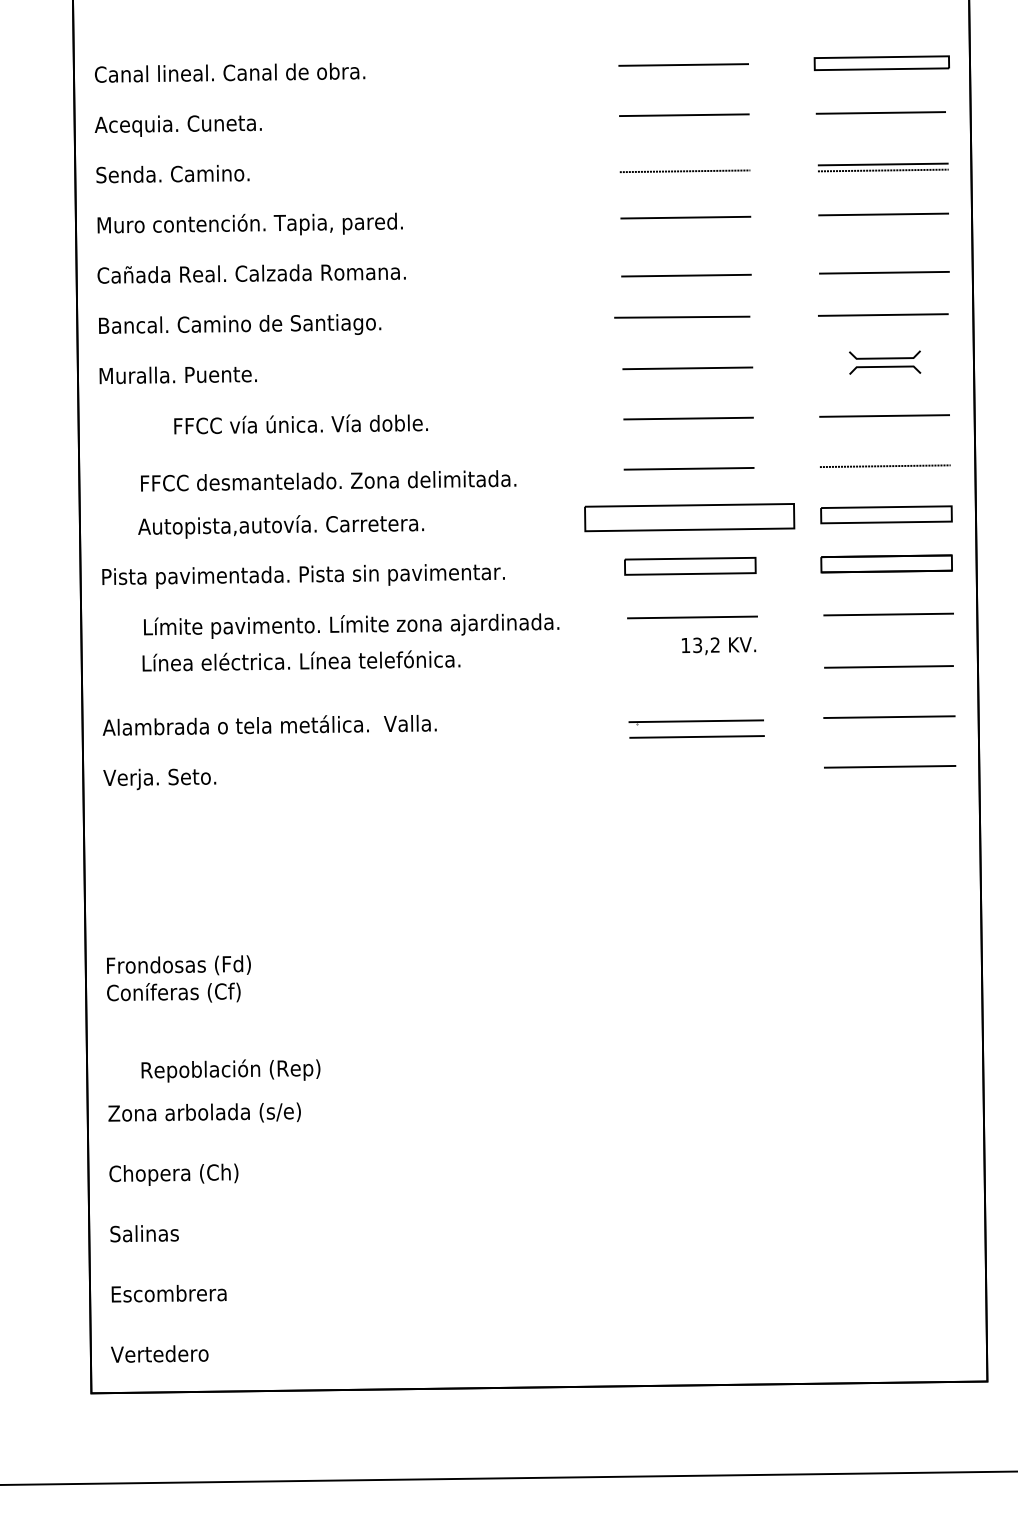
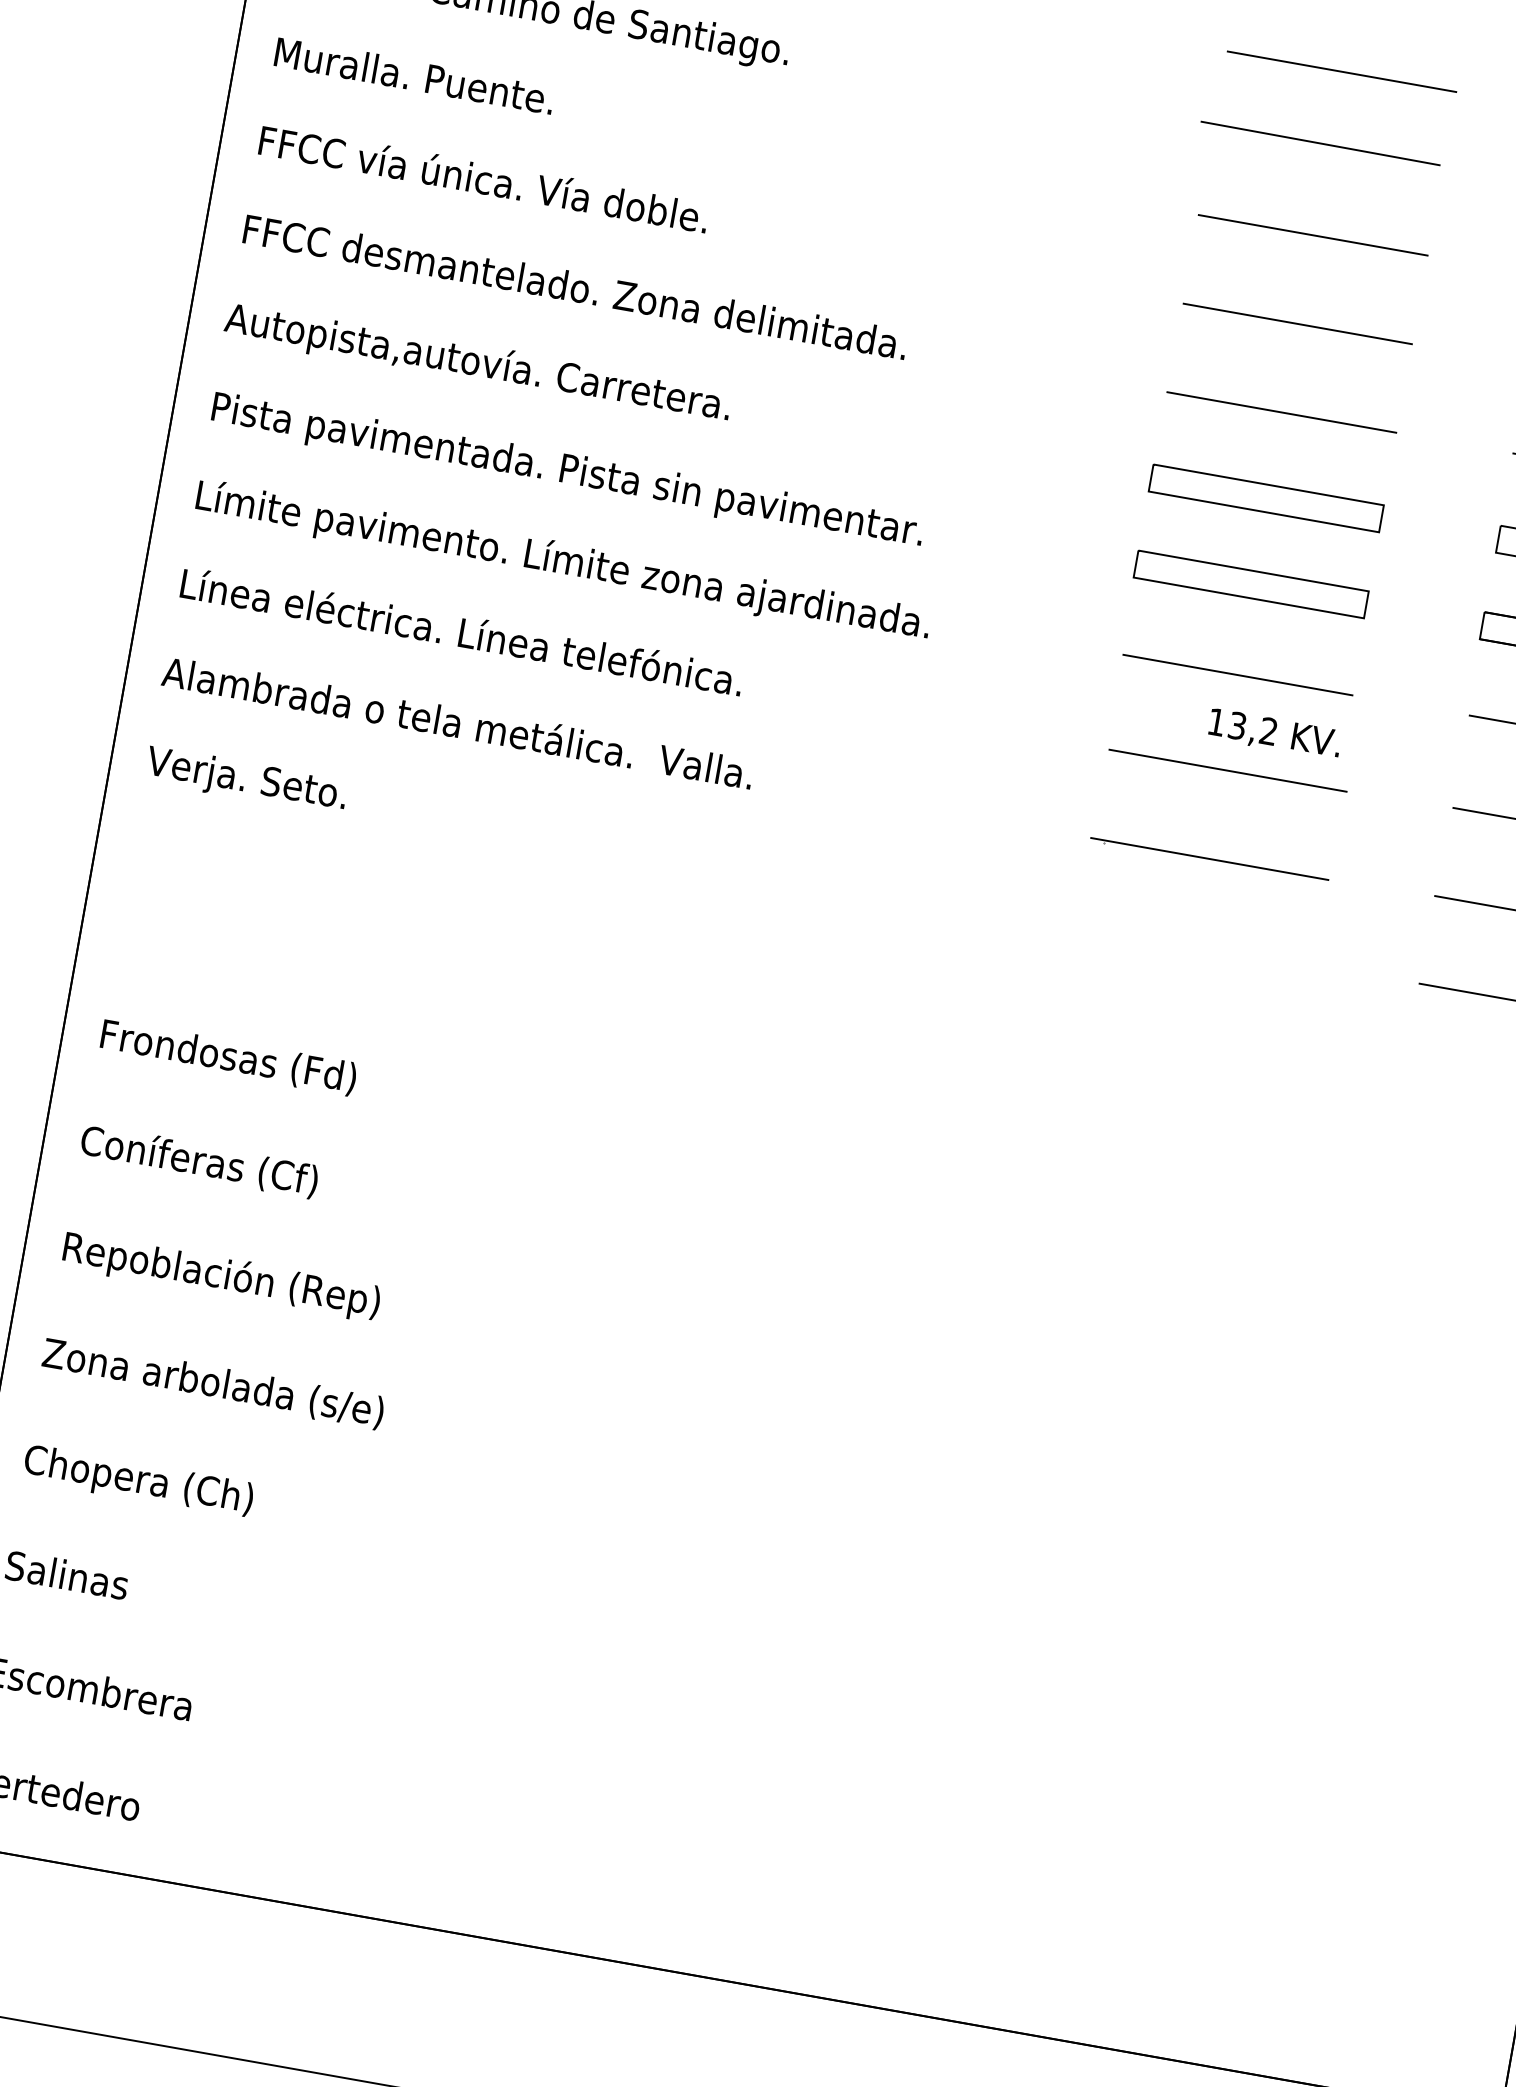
text: (300, 424) -> (482, 179), moved
text: (328, 480) -> (575, 286), moved
part: (689, 517) -> (1266, 498), size x0.62
text: (281, 526) -> (478, 364), moved
text: (351, 625) -> (563, 561), moved
text: (301, 660) -> (462, 631), moved
line: (696, 736) -> (1227, 769), moved
text: (178, 965) -> (227, 1056), moved
text: (230, 1070) -> (220, 1276), moved

